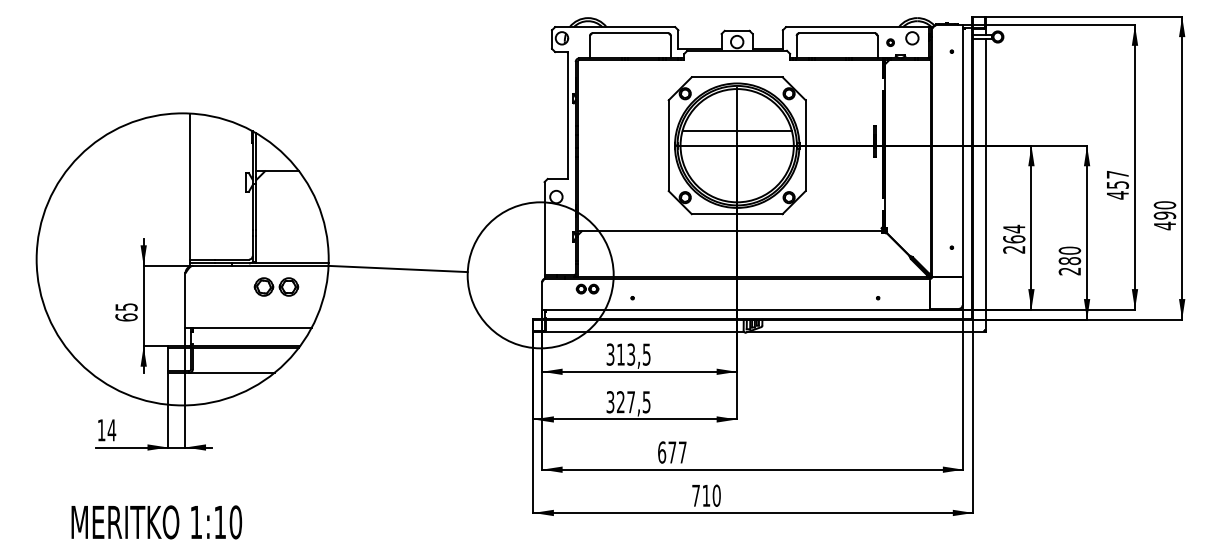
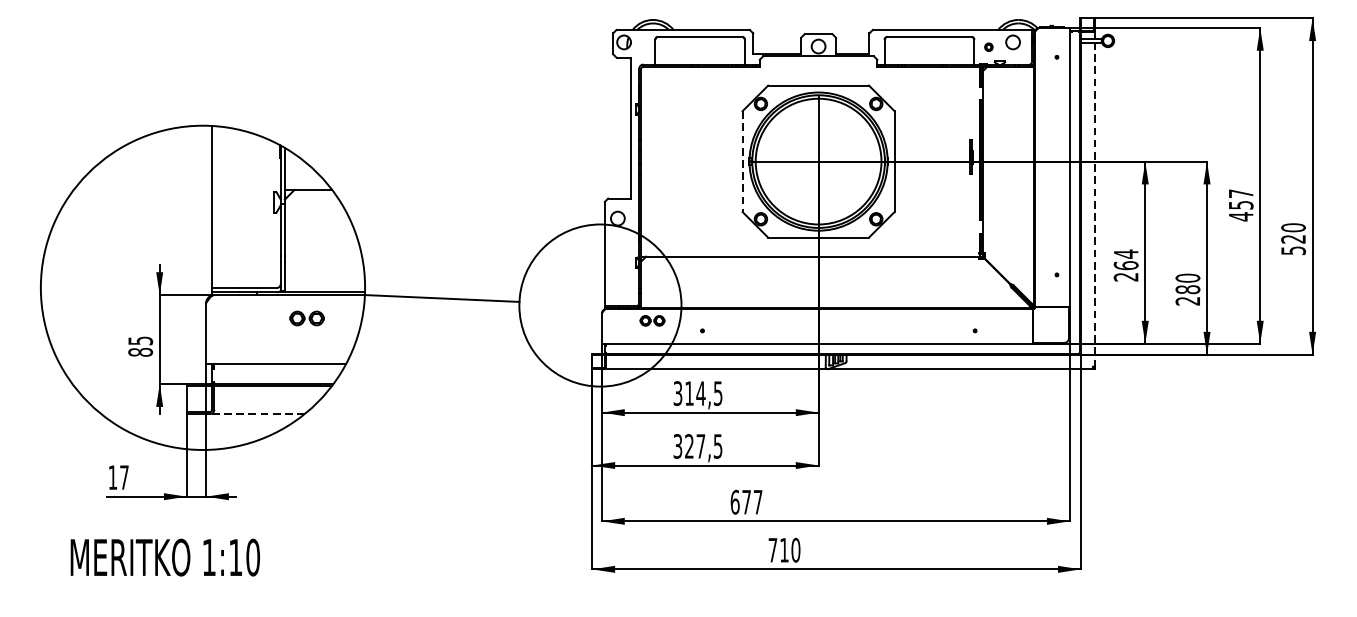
line: (736, 131) -> (817, 145), removed
line: (668, 146) -> (742, 162), solid -> dashed
line: (985, 184) -> (1094, 204), solid -> dashed
text: (1165, 220) -> (1294, 244), 490 -> 520
part: (276, 286) -> (307, 317), size x0.7
text: (126, 317) -> (140, 352), 65 -> 85
text: (631, 354) -> (701, 393), 313,5 -> 314,5
line: (231, 372) -> (257, 413), solid -> dashed
text: (111, 430) -> (123, 477), 14 -> 17
text: (156, 522) -> (165, 557), moved

